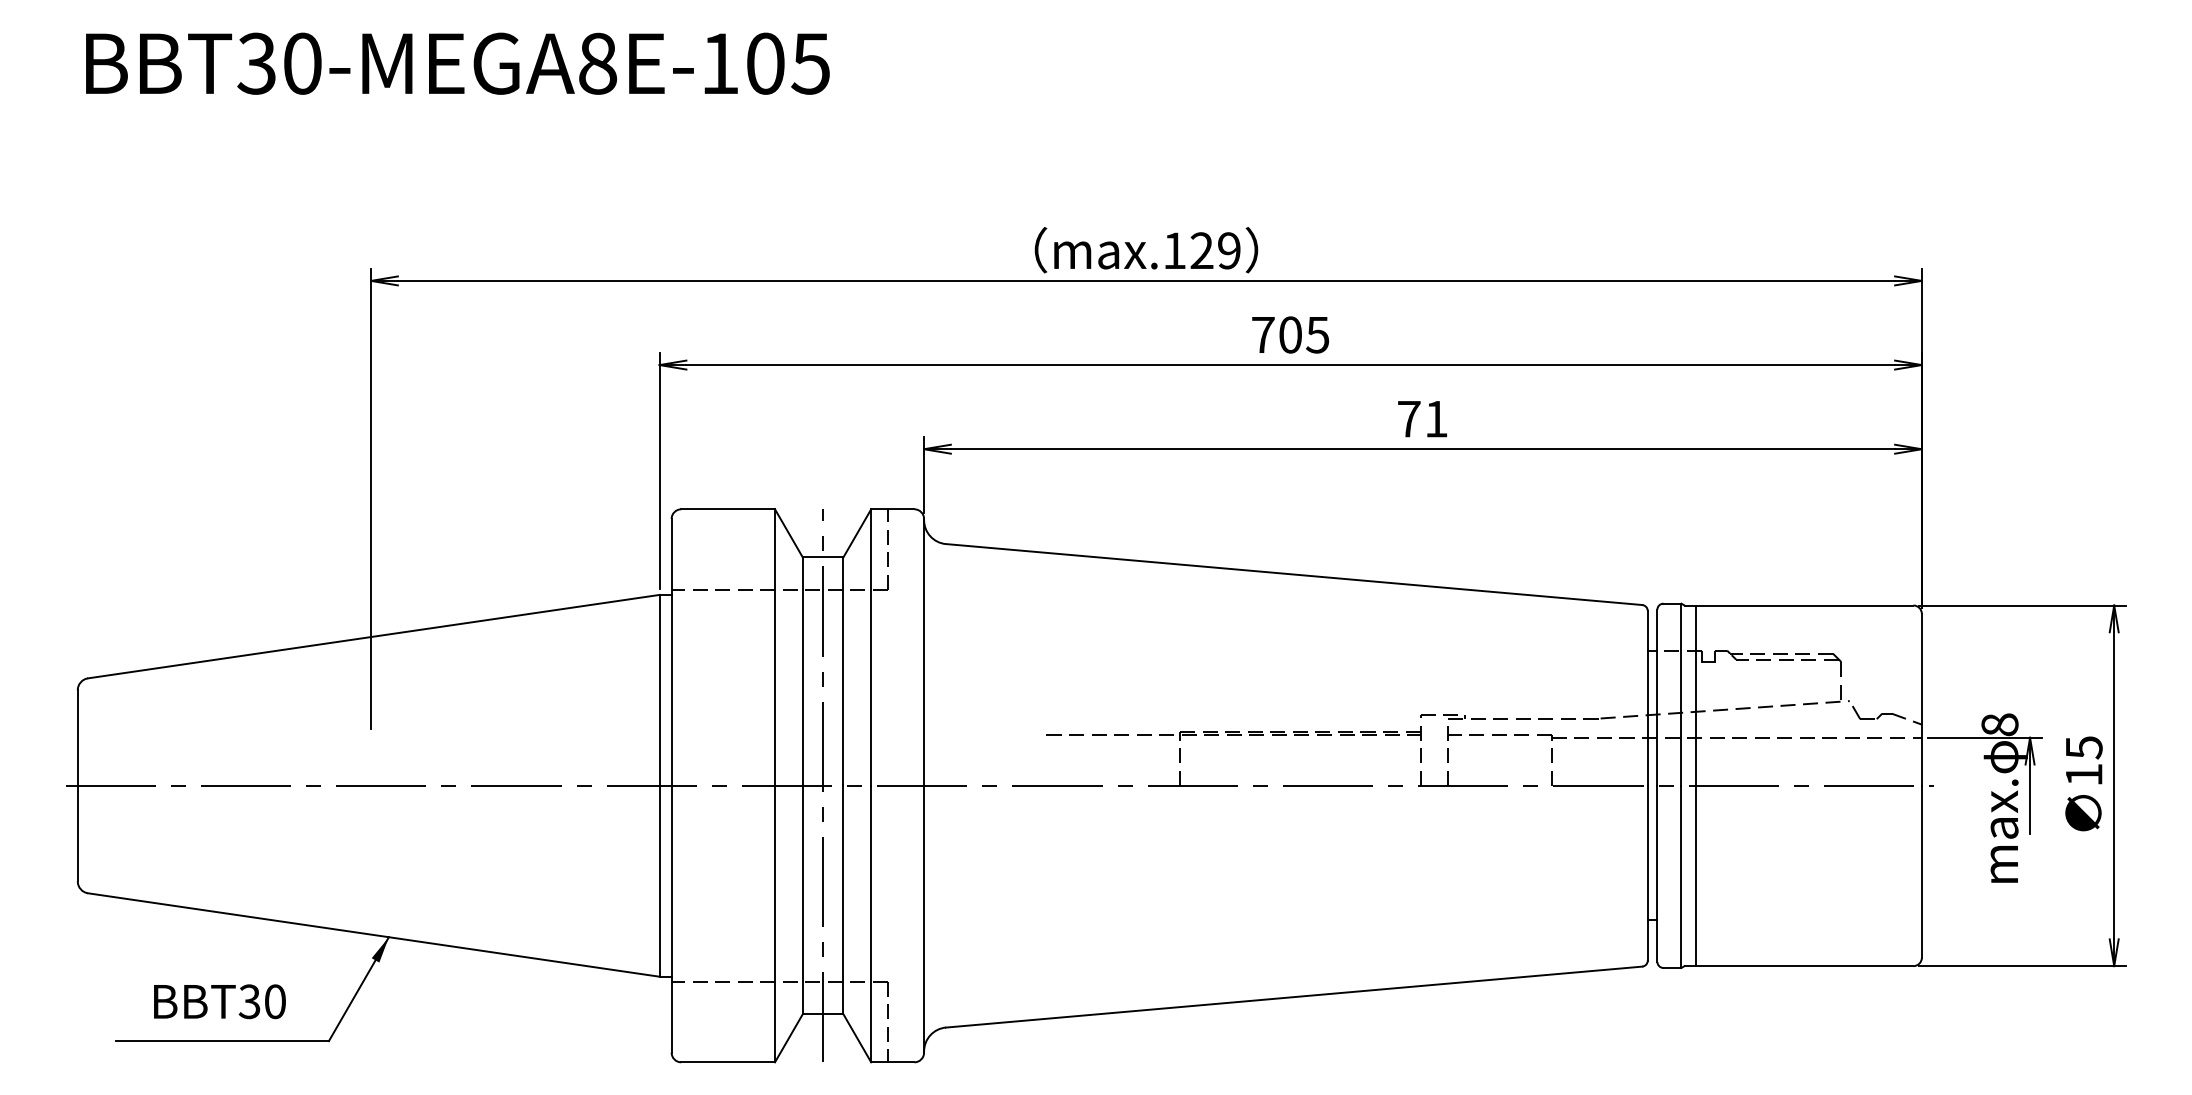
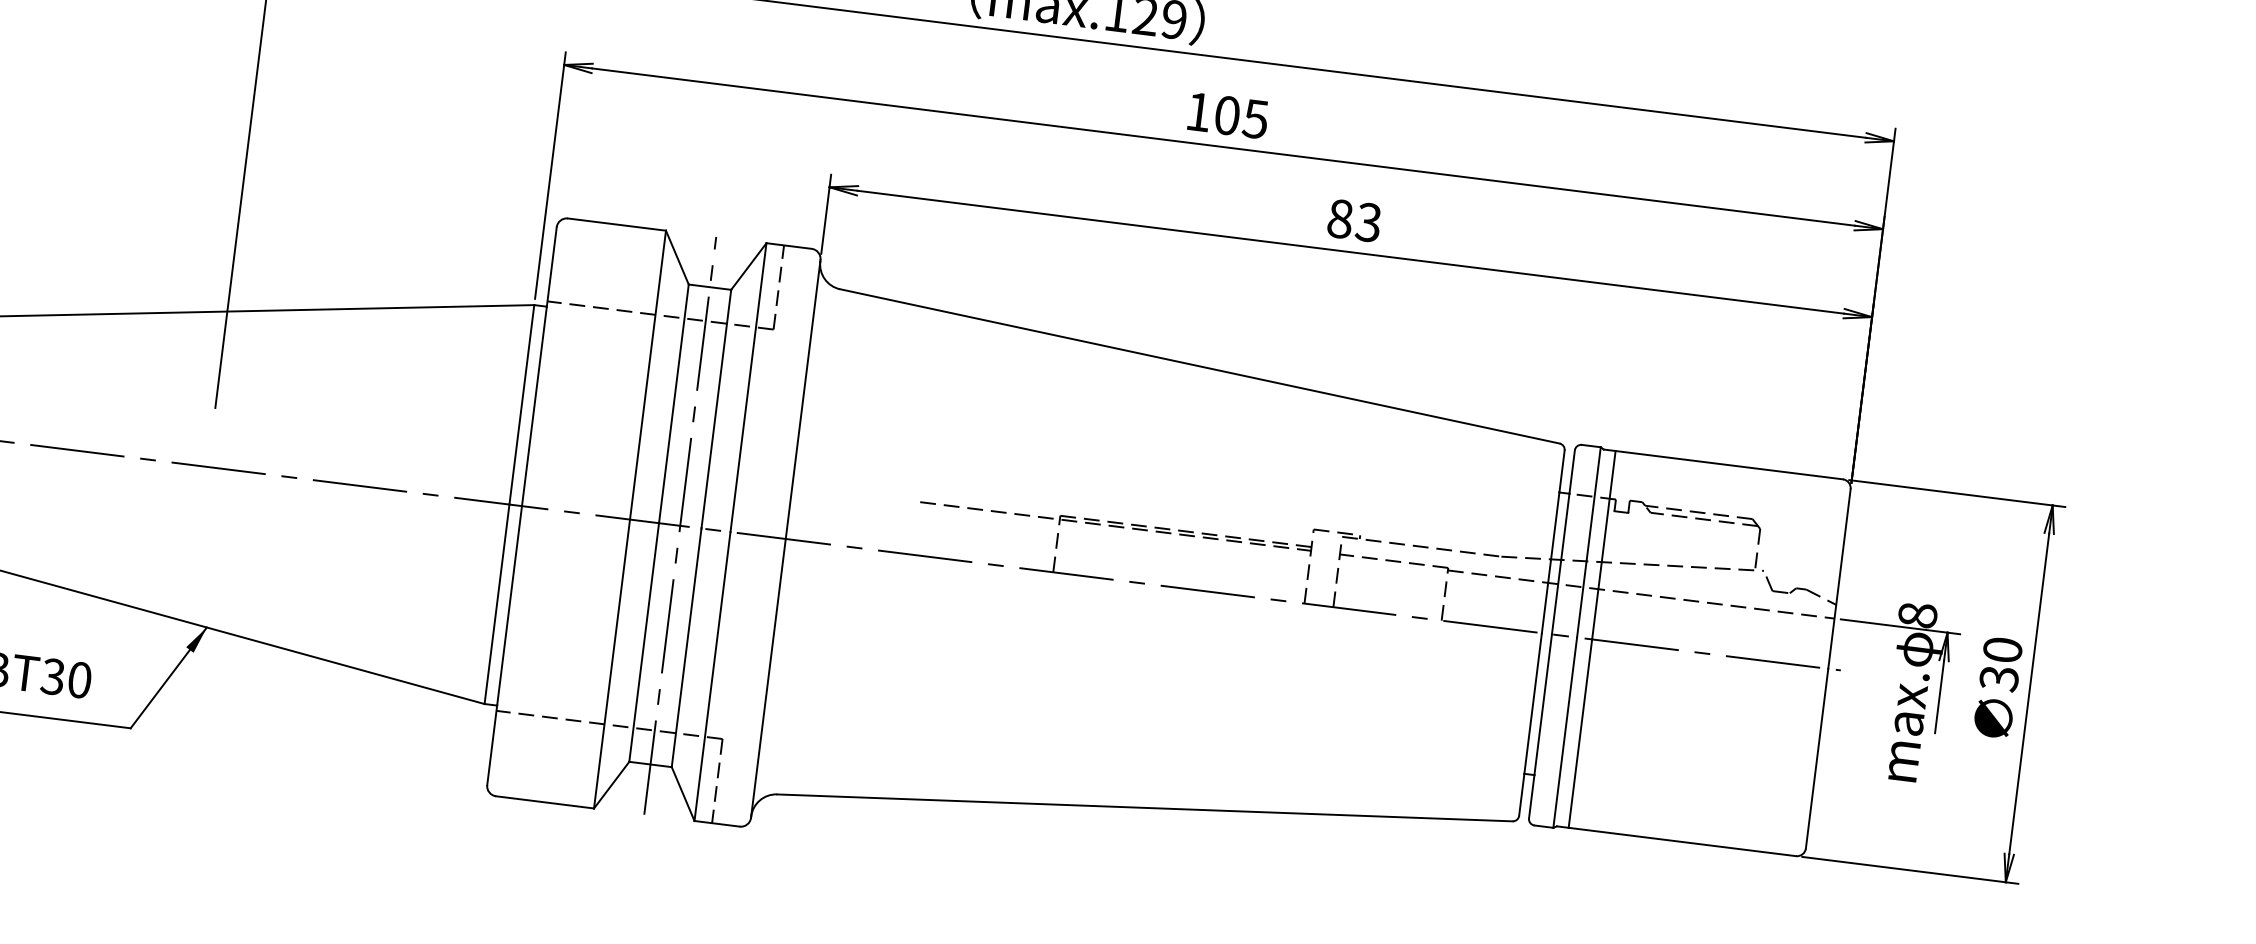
text: (1263, 334) -> (1199, 111), 705 -> 105
text: (1422, 418) -> (1354, 220), 71 -> 83
text: (2083, 761) -> (2000, 664), 15 -> 30

